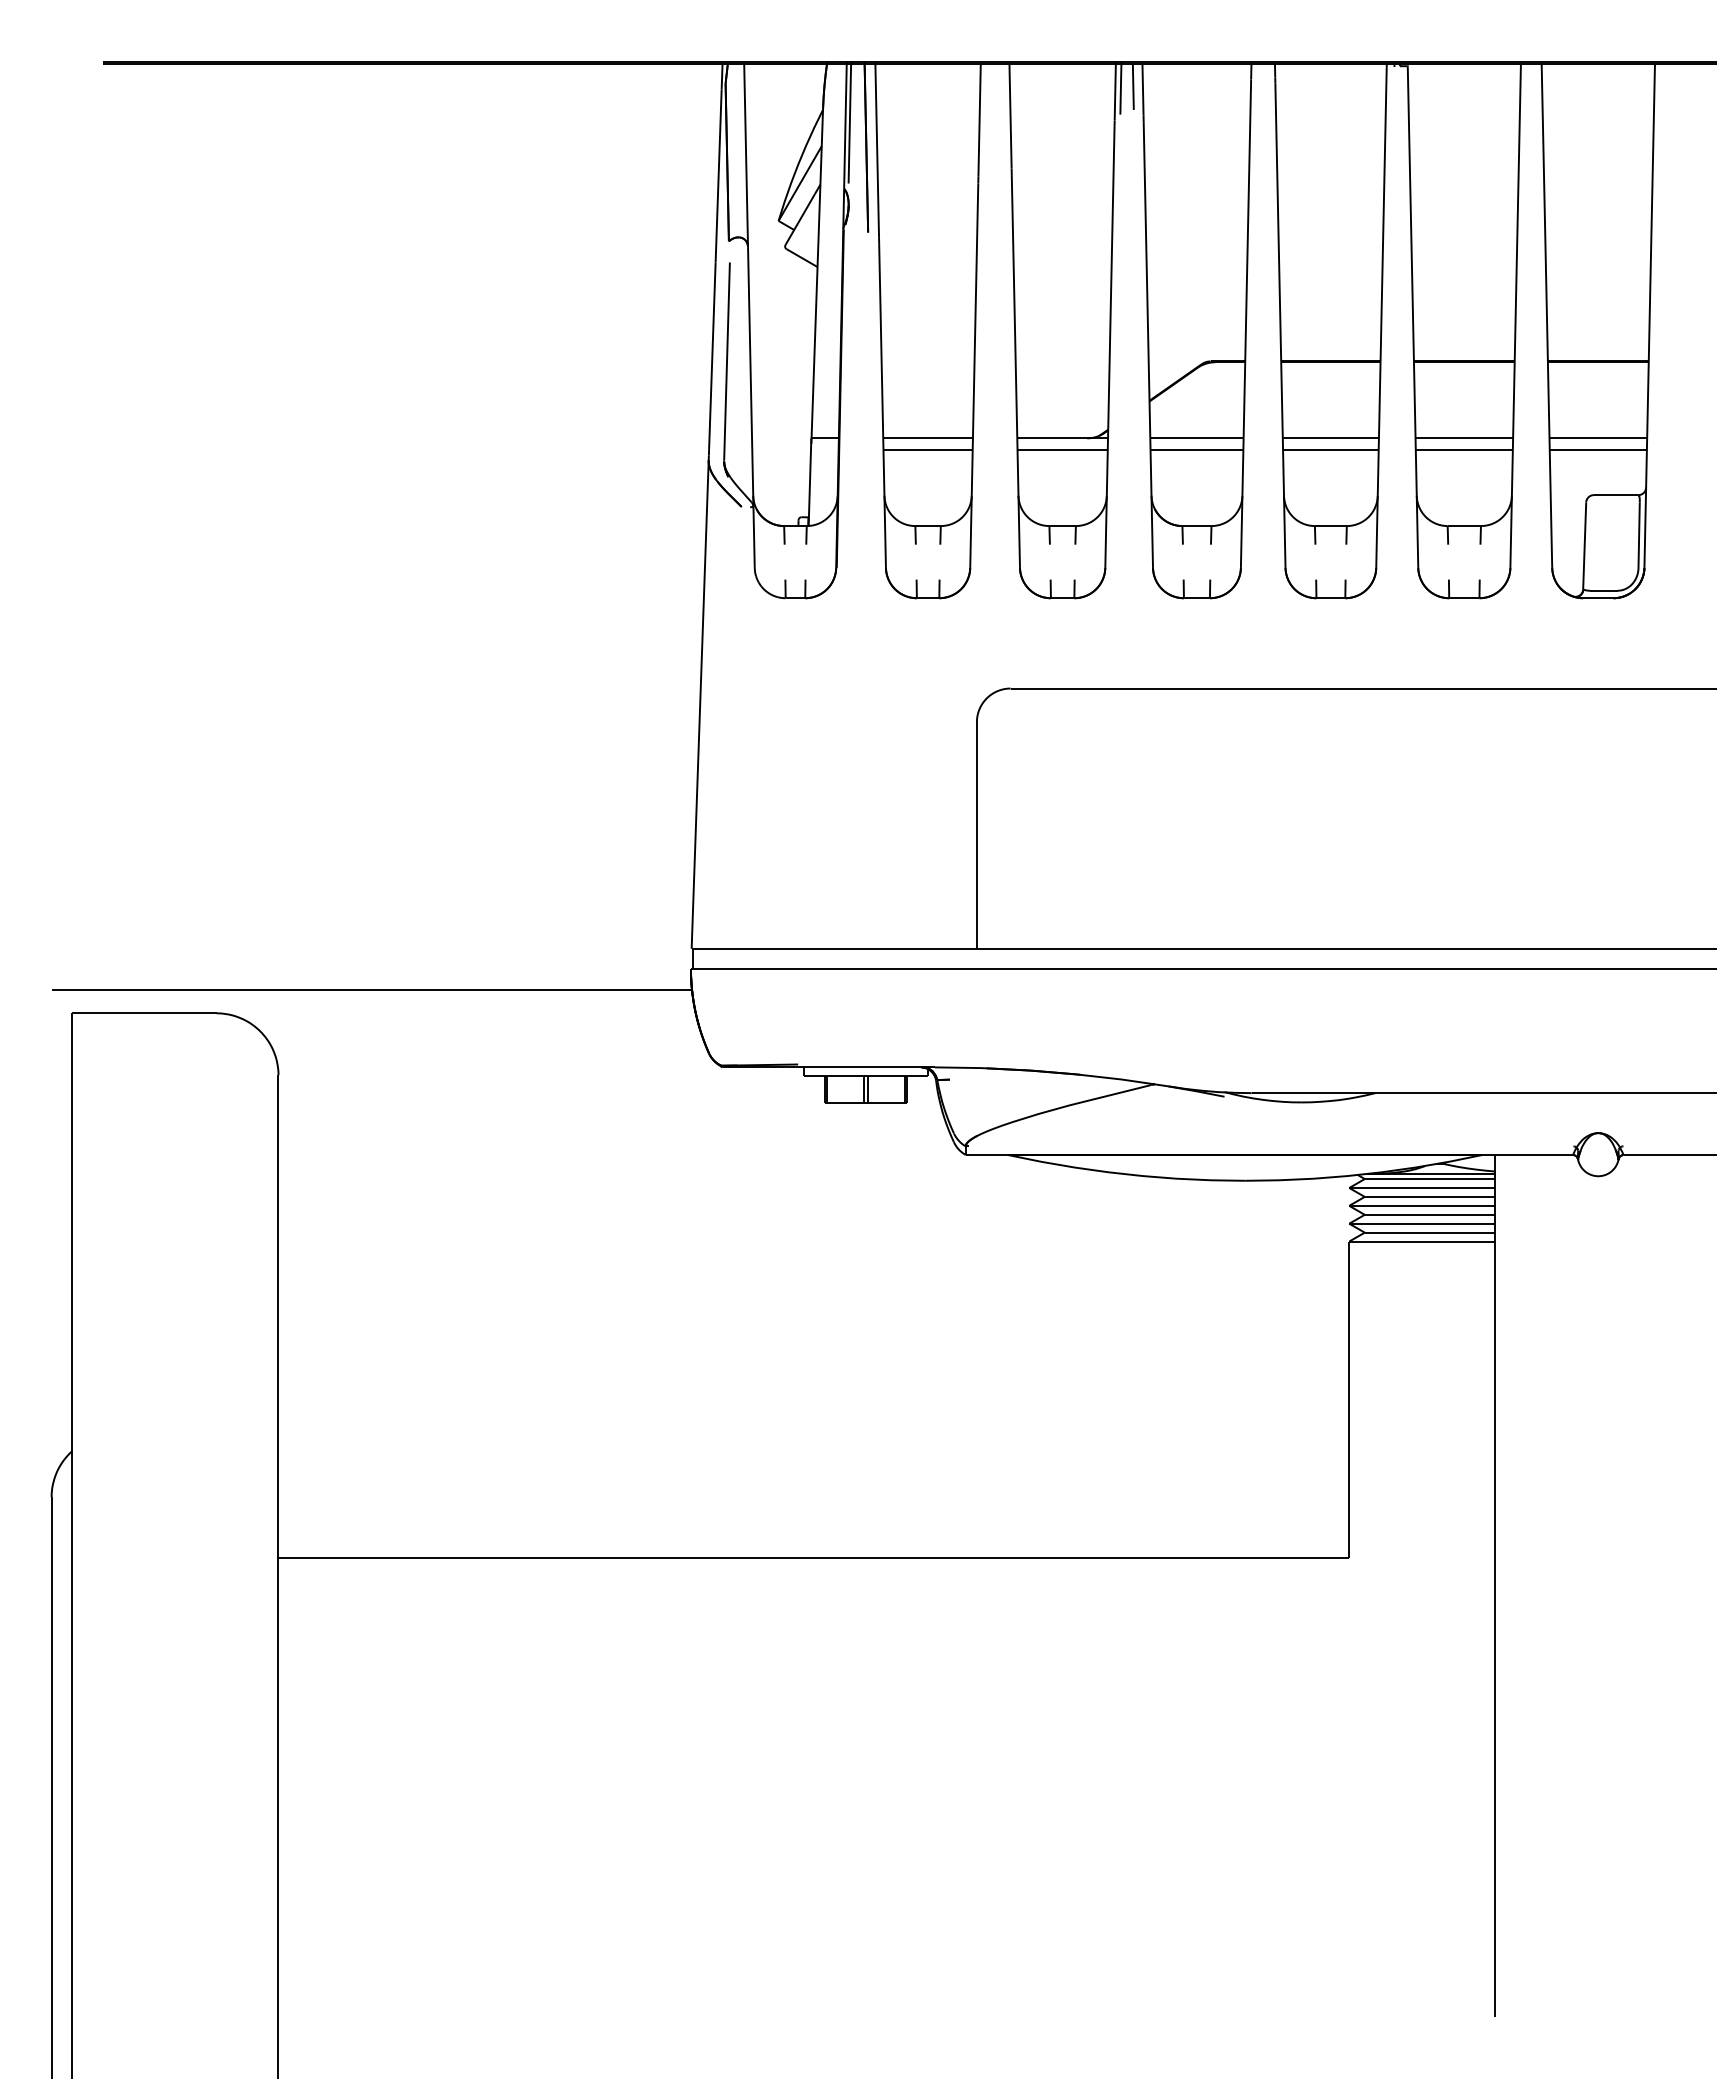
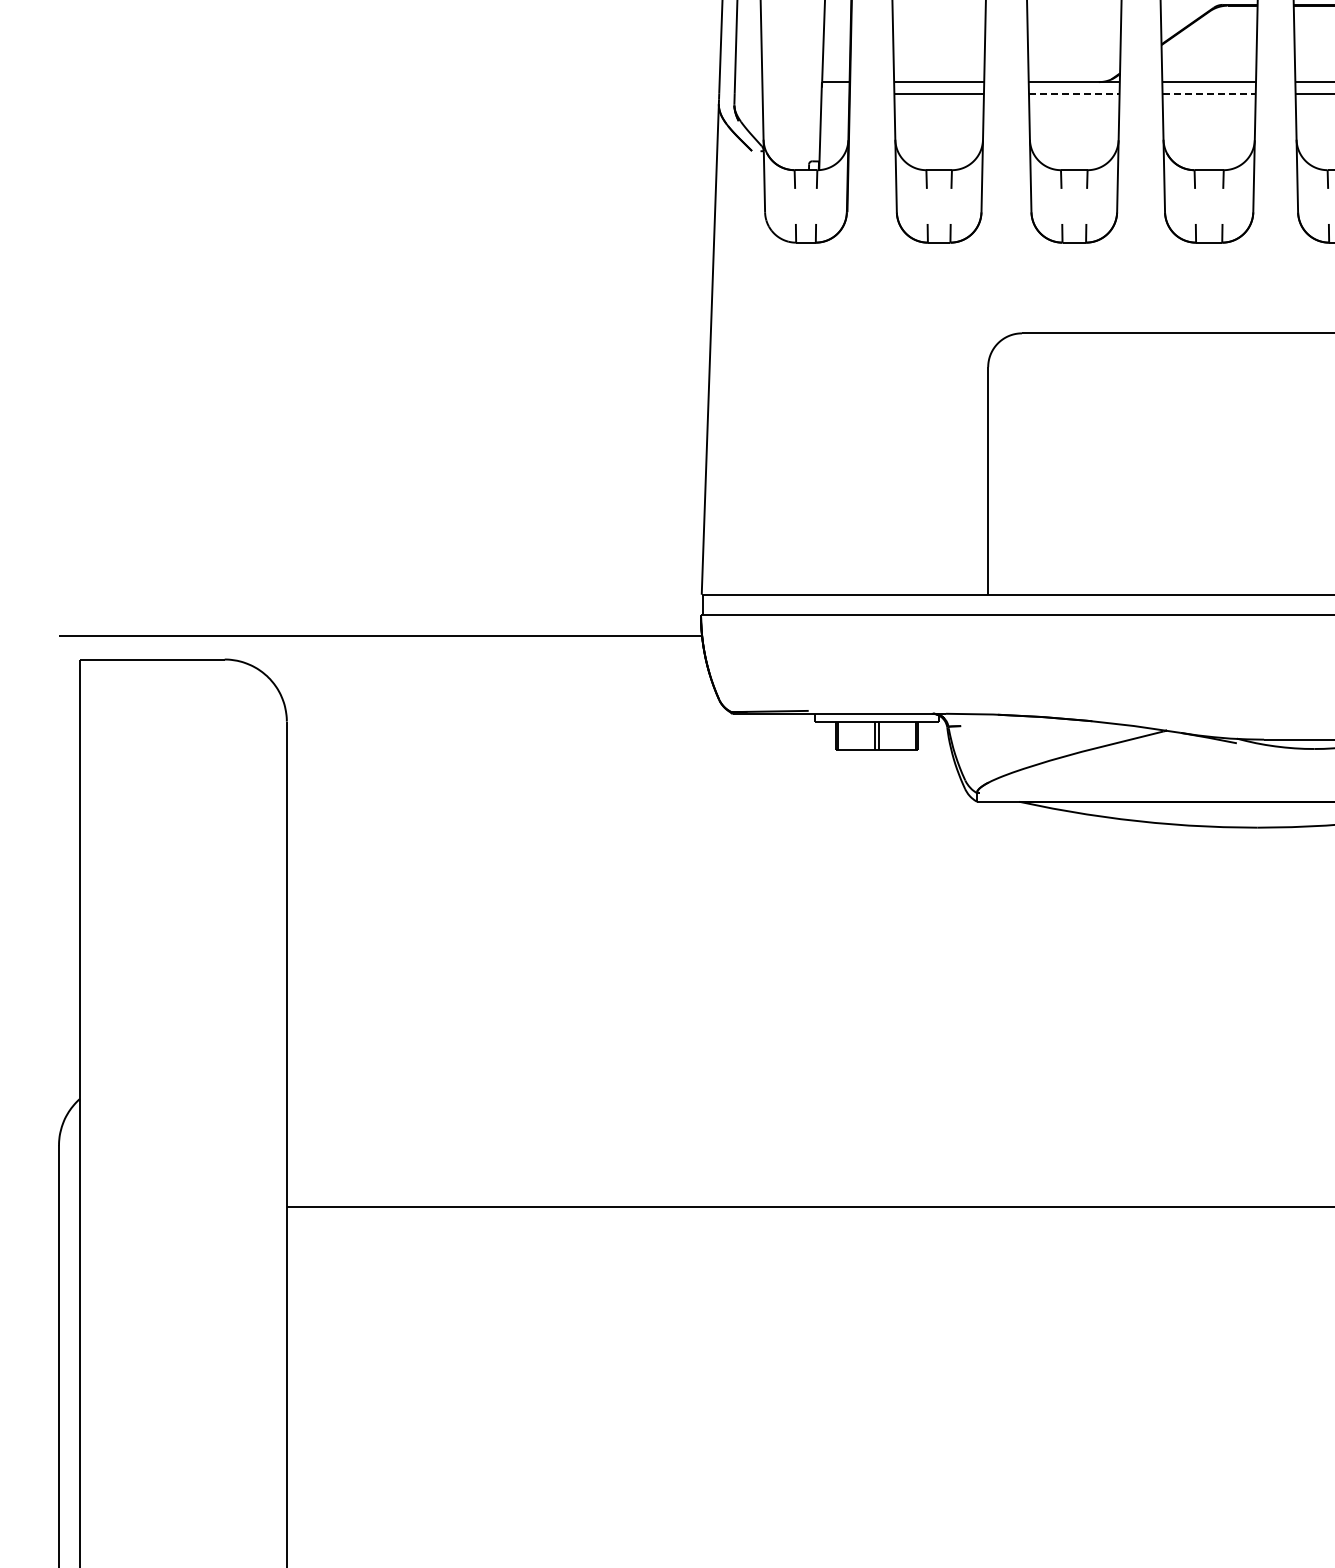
line: (1063, 450) -> (1075, 94), solid -> dashed
line: (1197, 450) -> (1209, 94), solid -> dashed

